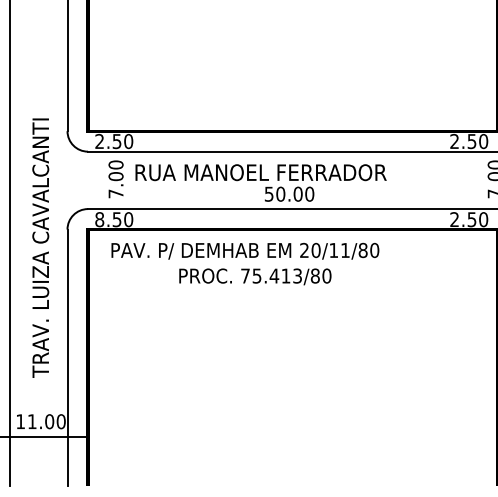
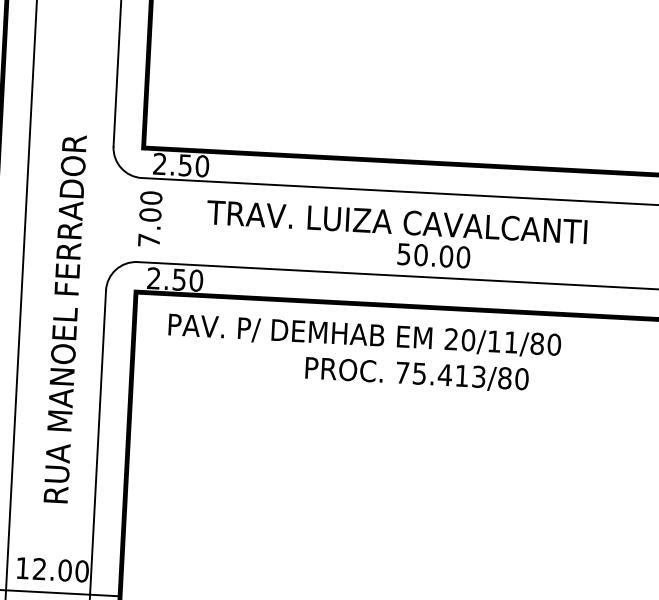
text: (262, 172) -> (395, 221), RUA MANOEL FERRADOR -> TRAV. LUIZA CAVALCANTI
text: (115, 179) -> (149, 219), moved
text: (99, 219) -> (153, 278), 8.50 -> 2.50
text: (40, 247) -> (65, 314), TRAV. LUIZA CAVALCANTI -> RUA MANOEL FERRADOR
text: (255, 276) -> (417, 374), moved
text: (31, 421) -> (38, 568), 11.00 -> 12.00

